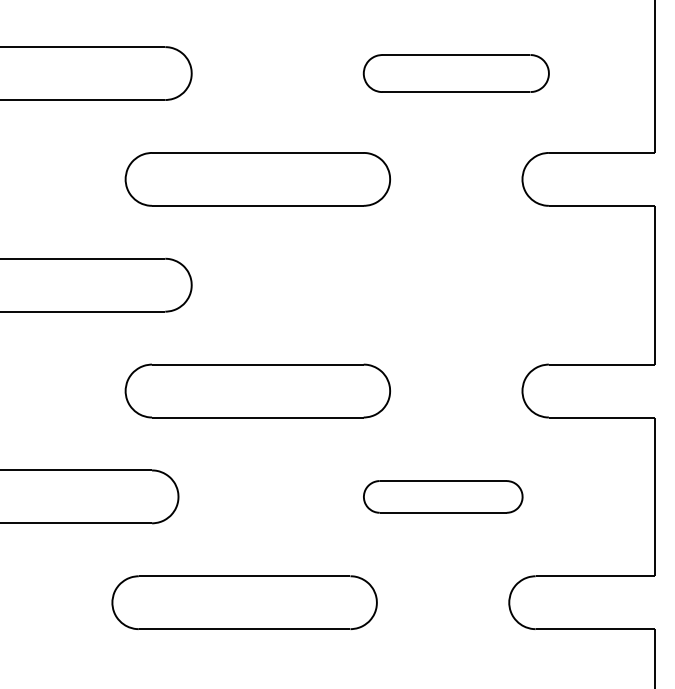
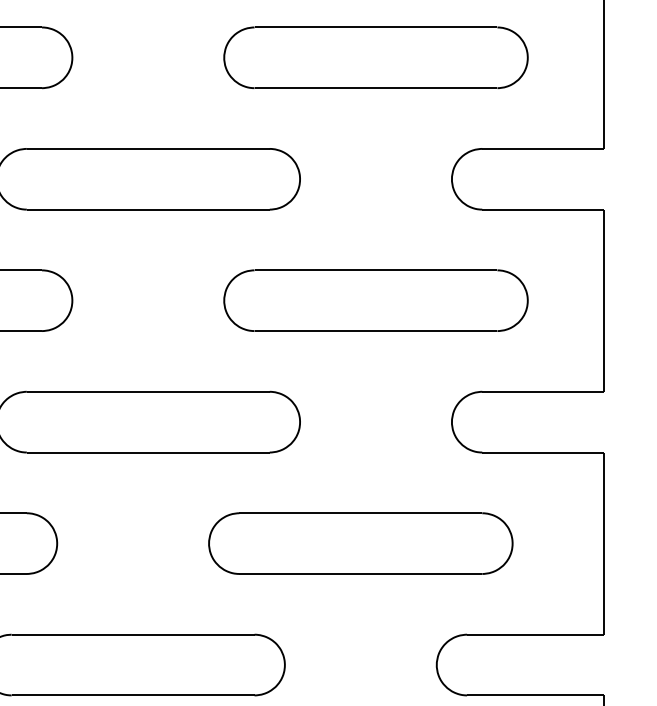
part: (456, 73) -> (376, 57), size x1.43
part: (456, 284) -> (376, 299), added
part: (443, 496) -> (361, 543), size x1.67

